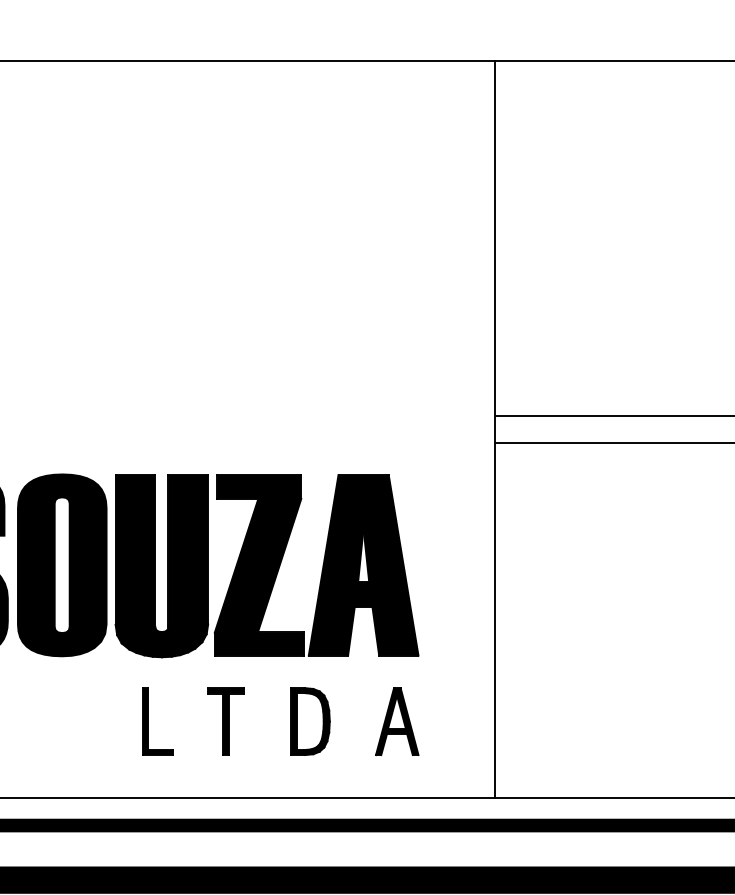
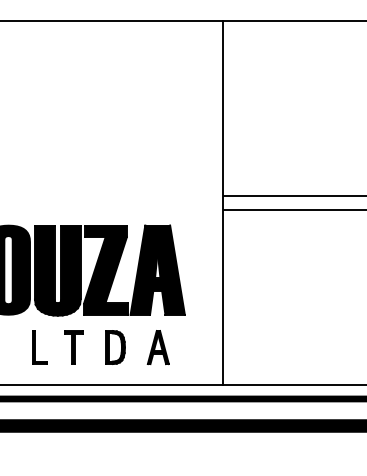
part: (280, 721) -> (100, 347), moved

